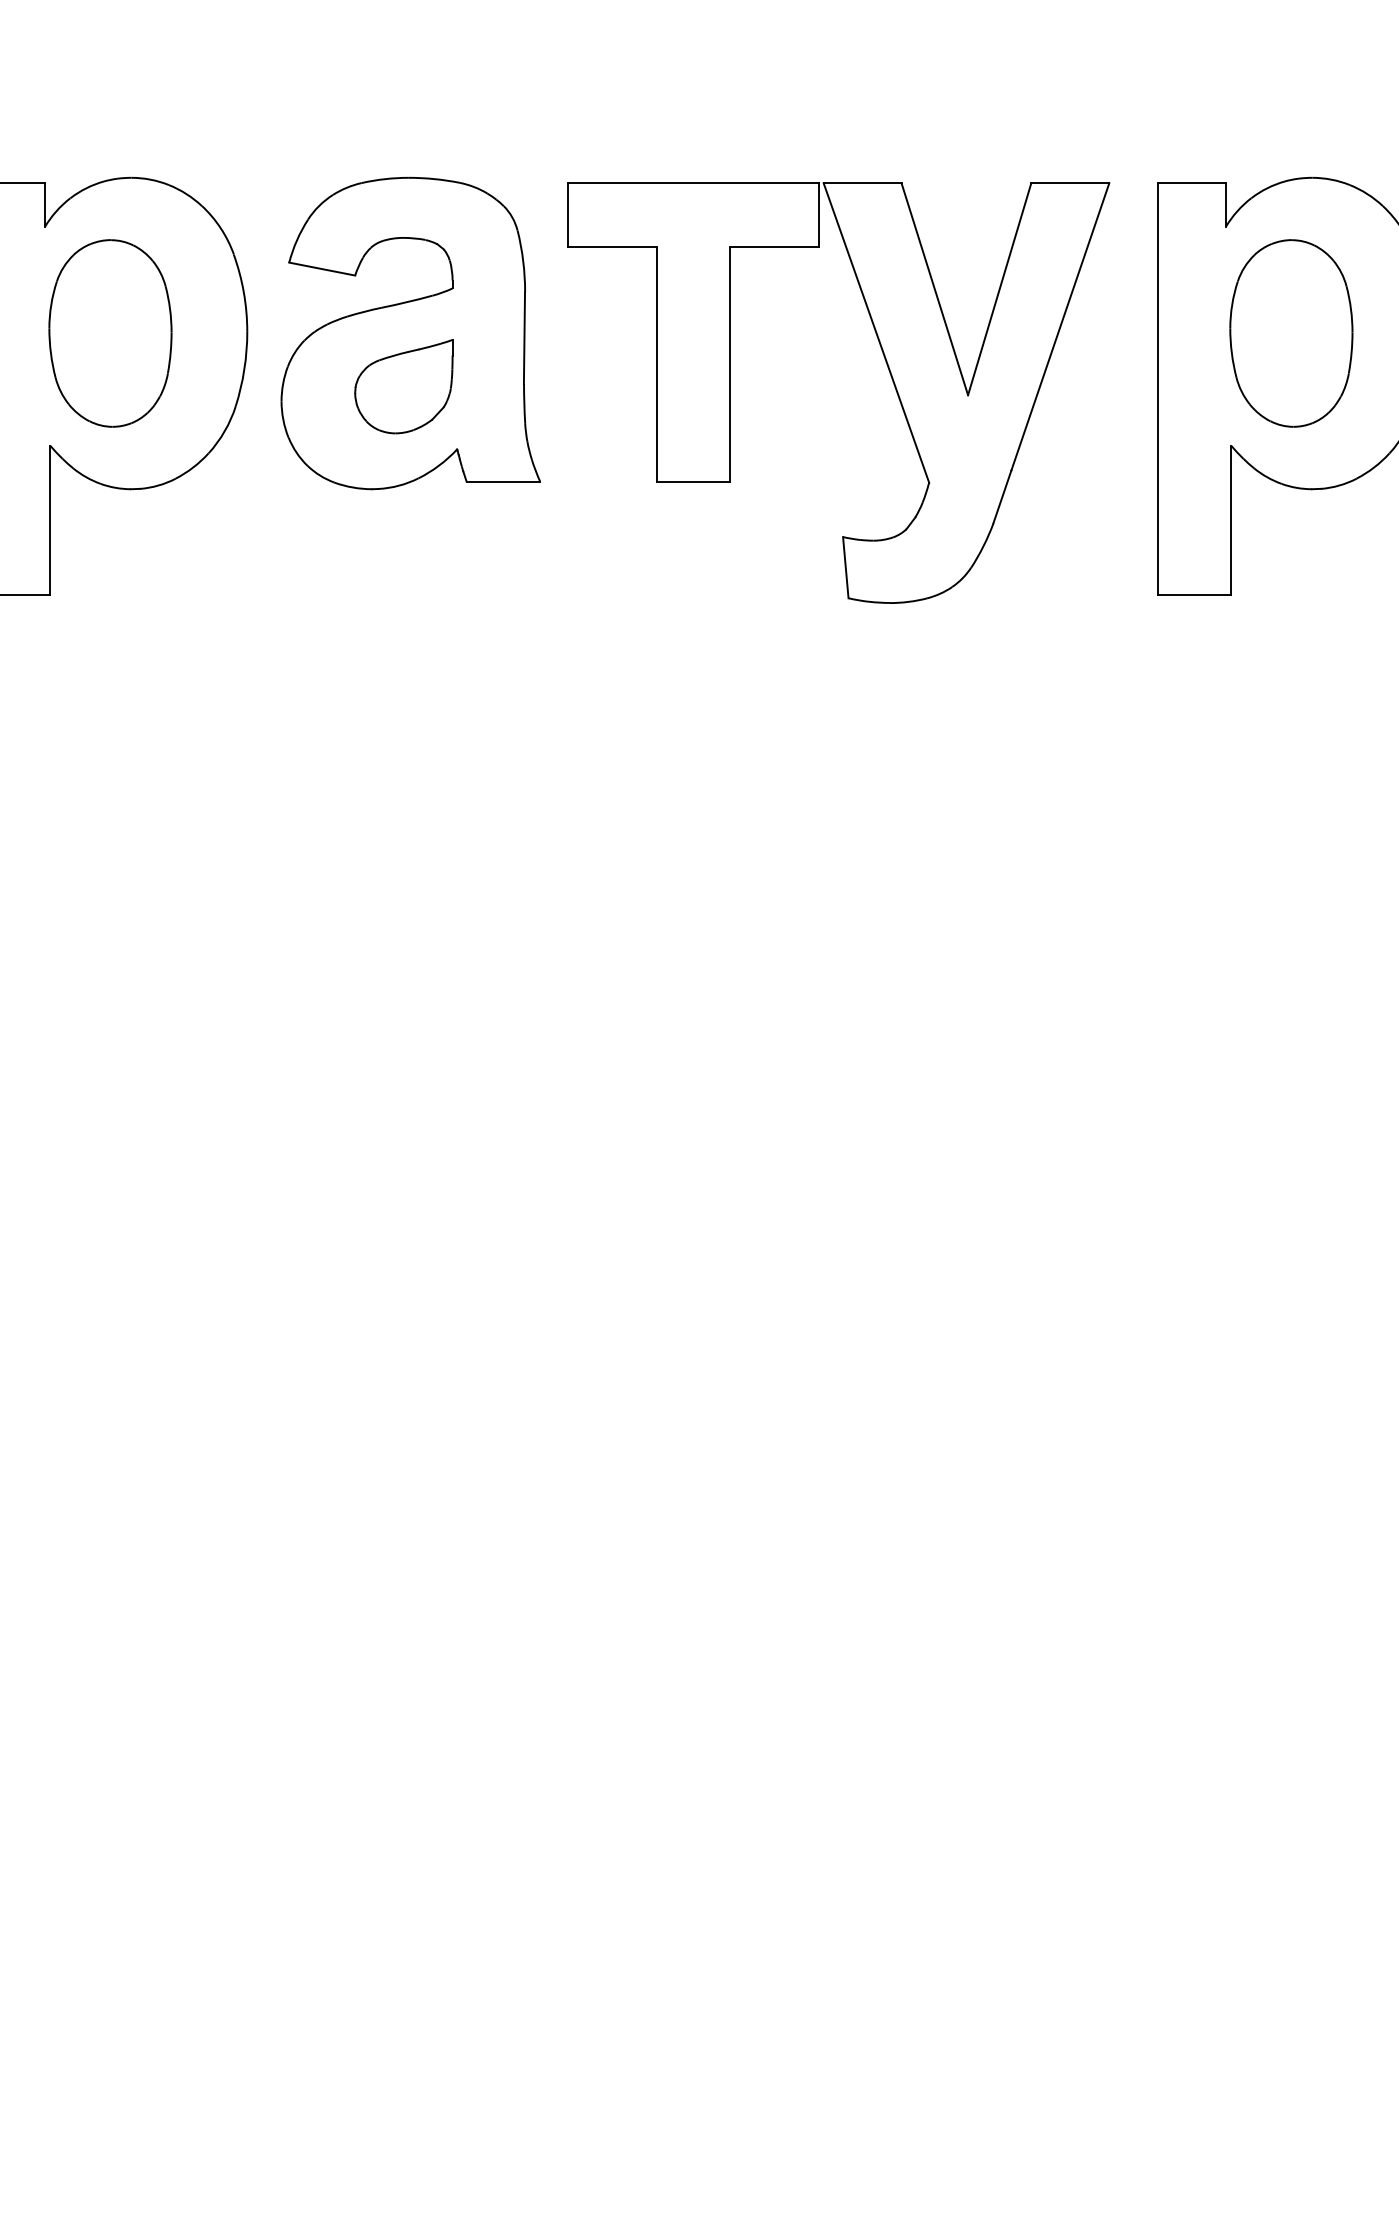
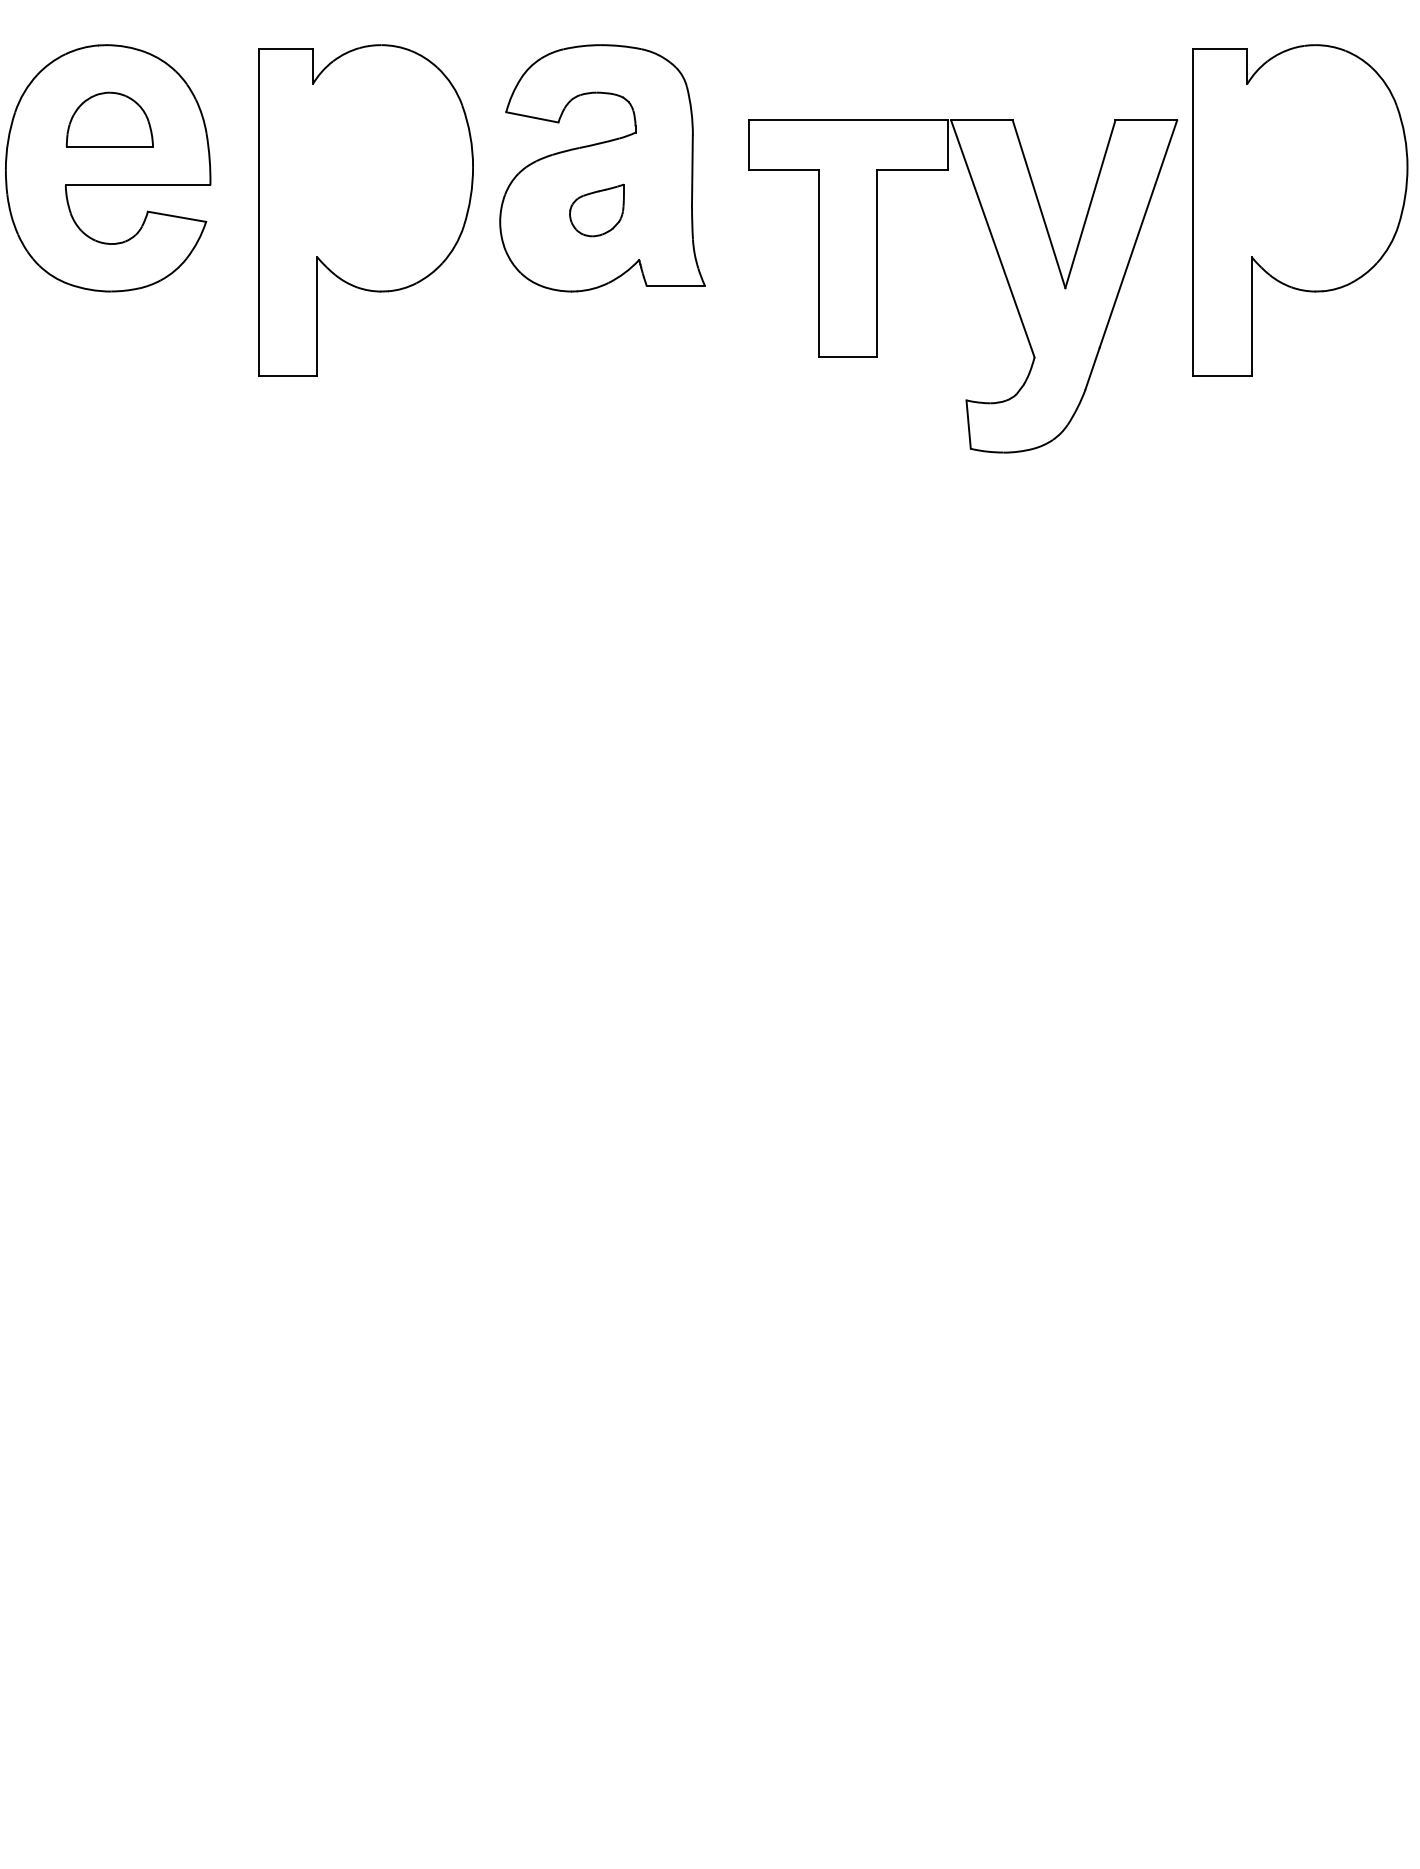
part: (110, 333) -> (364, 168), removed
part: (1291, 333) -> (1299, 168), removed
part: (889, 375) -> (1003, 272), moved
part: (403, 386) -> (596, 210), size x0.7

